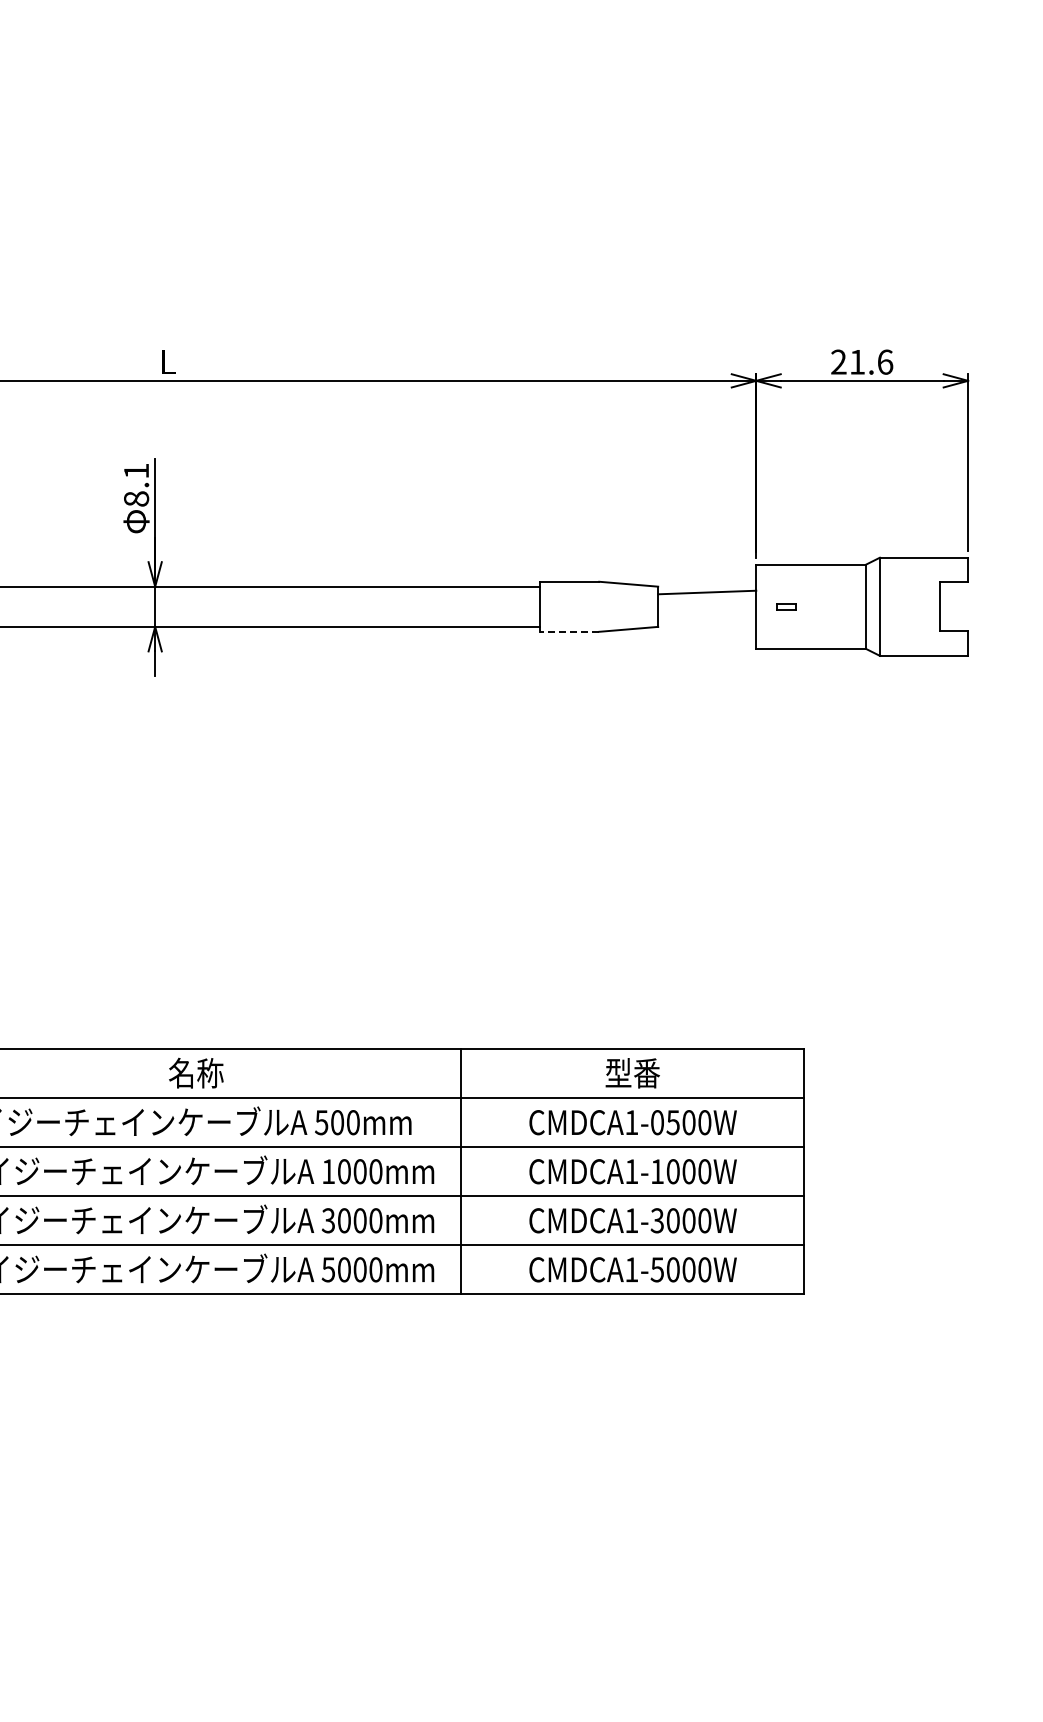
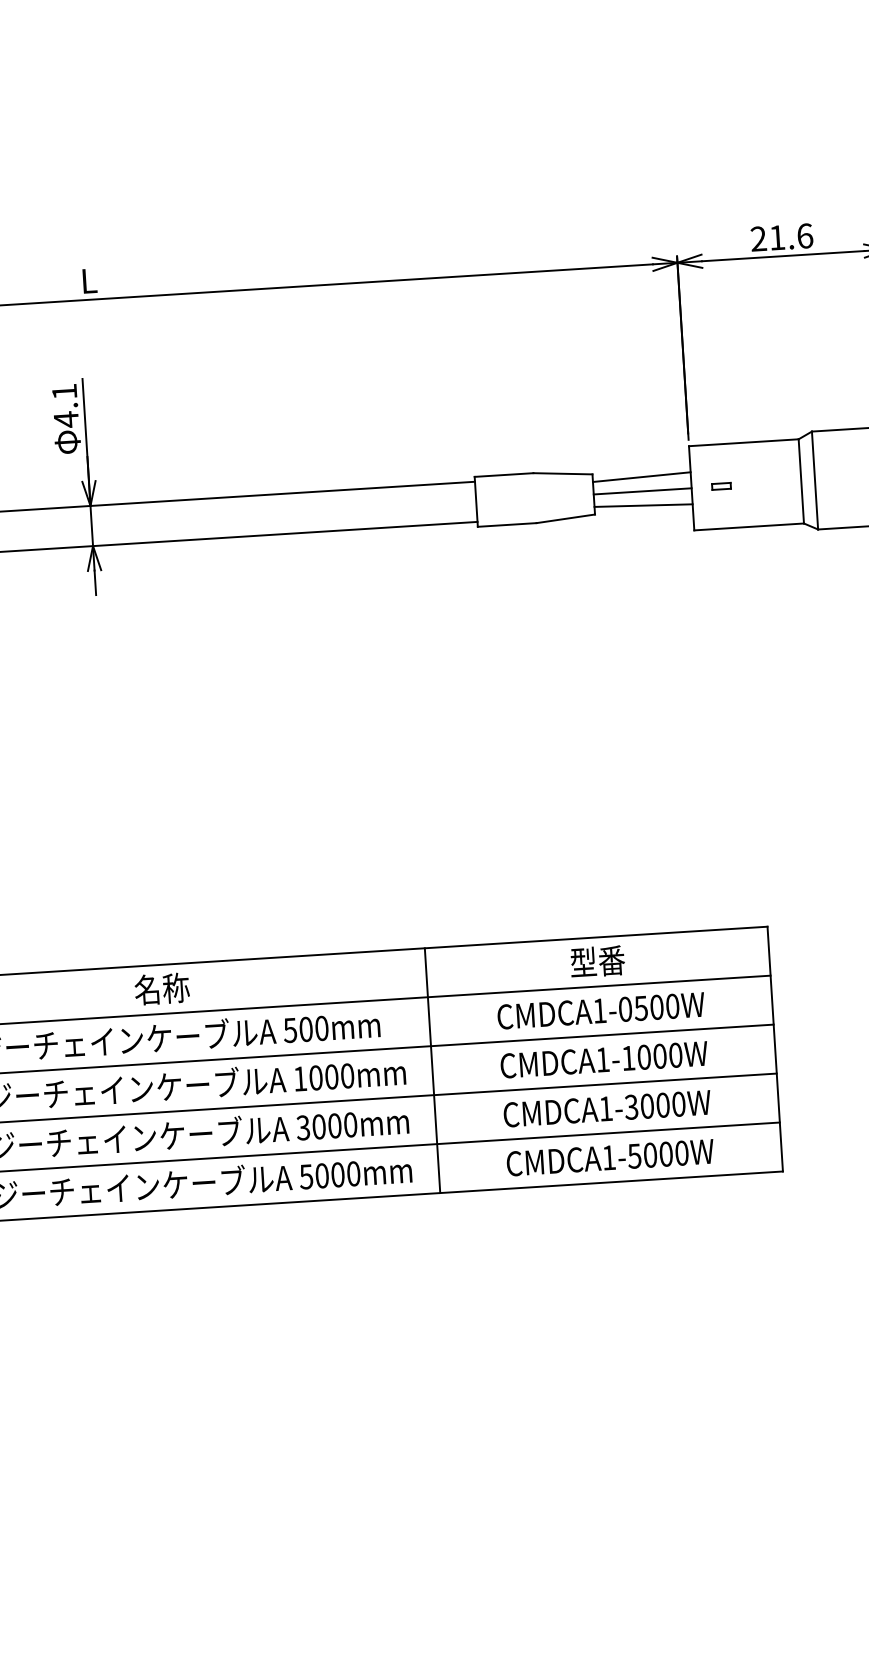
text: (136, 498) -> (66, 419), 8.1 -> 4.1
line: (707, 606) -> (642, 491), added
line: (707, 620) -> (643, 505), added
line: (569, 631) -> (506, 524), dashed -> solid

